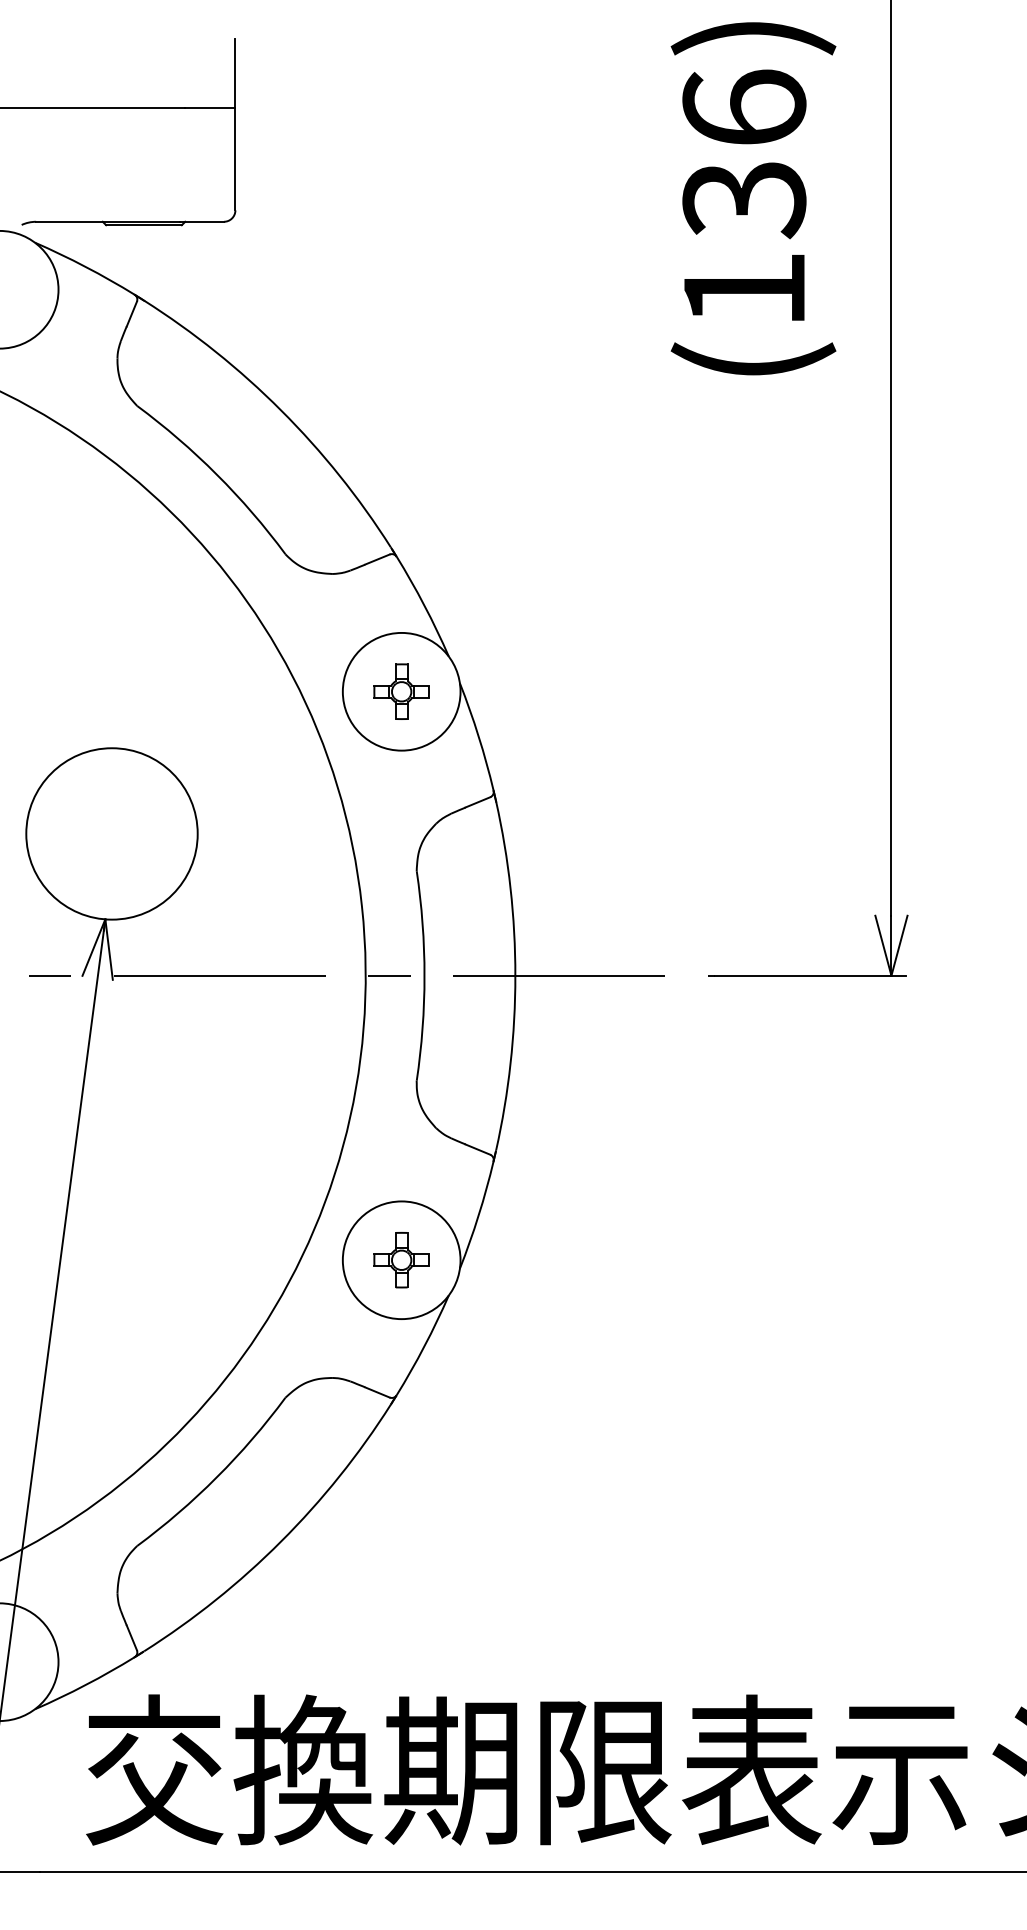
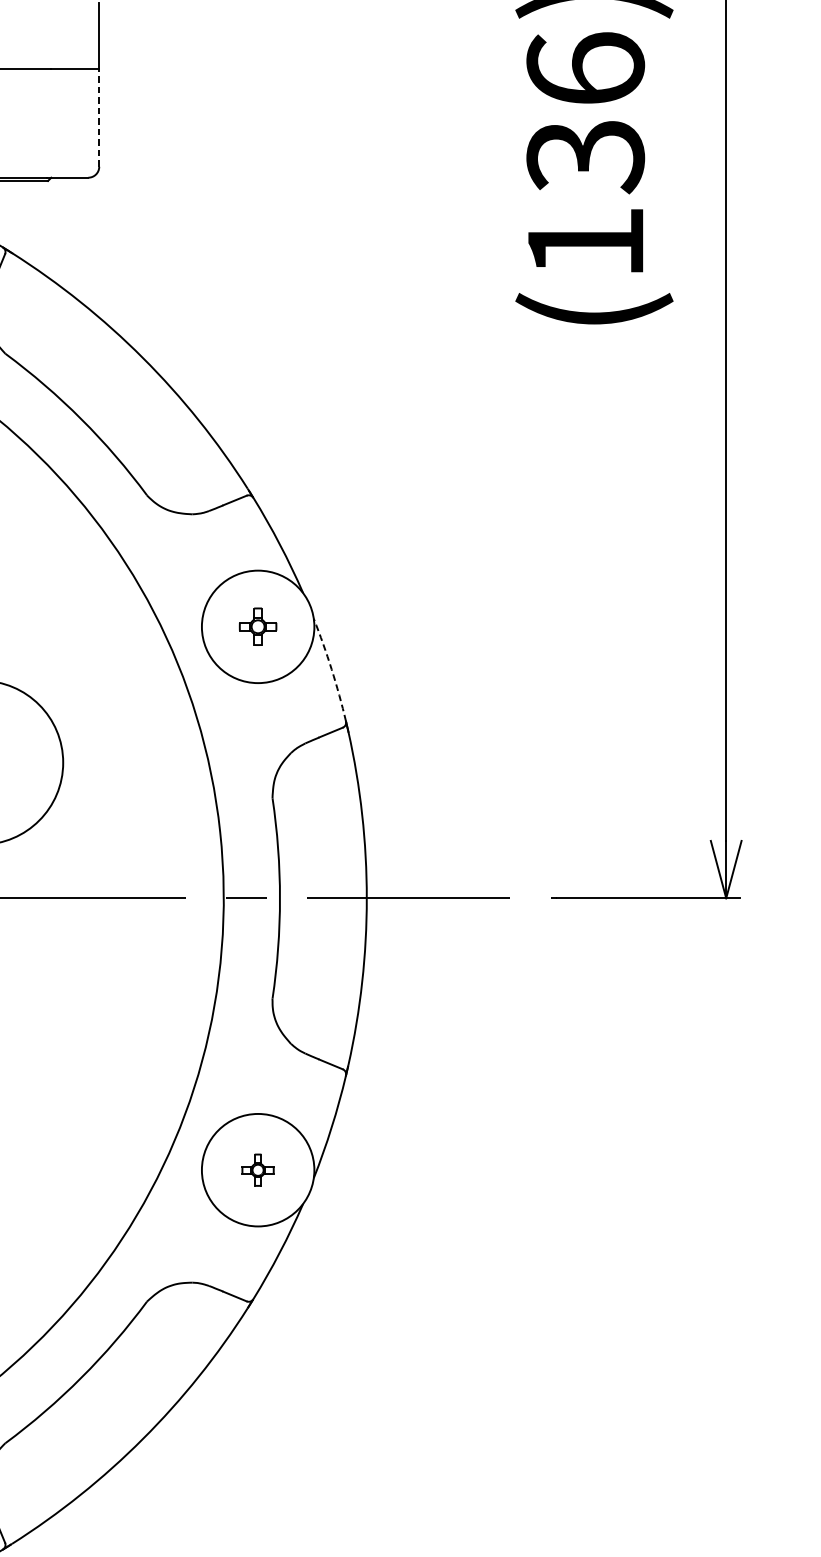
line: (235, 158) -> (99, 117), solid -> dashed
part: (401, 691) -> (257, 626), size x0.7
arc: (478, 736) -> (331, 669), solid -> dashed
part: (401, 1260) -> (257, 1170), size x0.6

